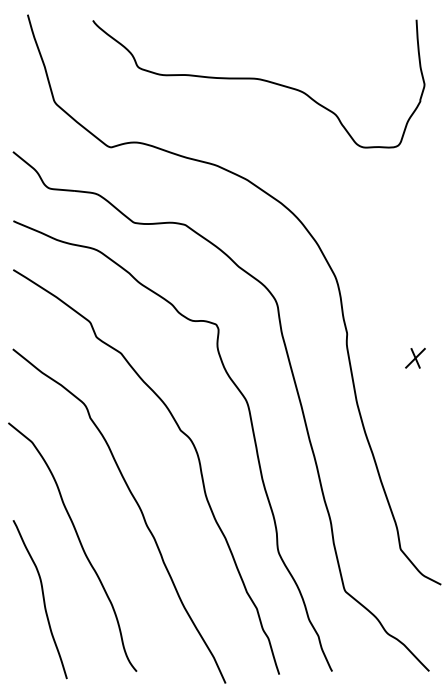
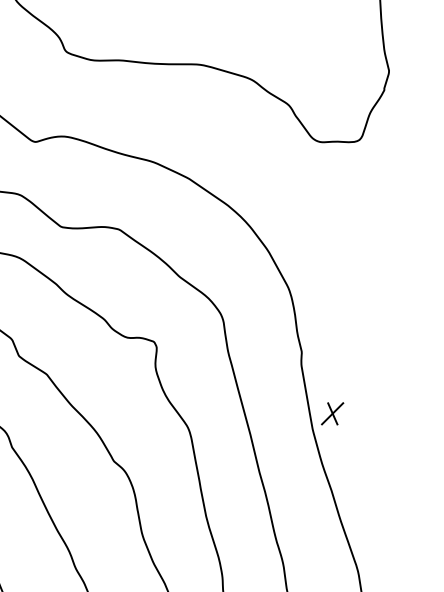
part: (415, 357) -> (332, 412), moved

